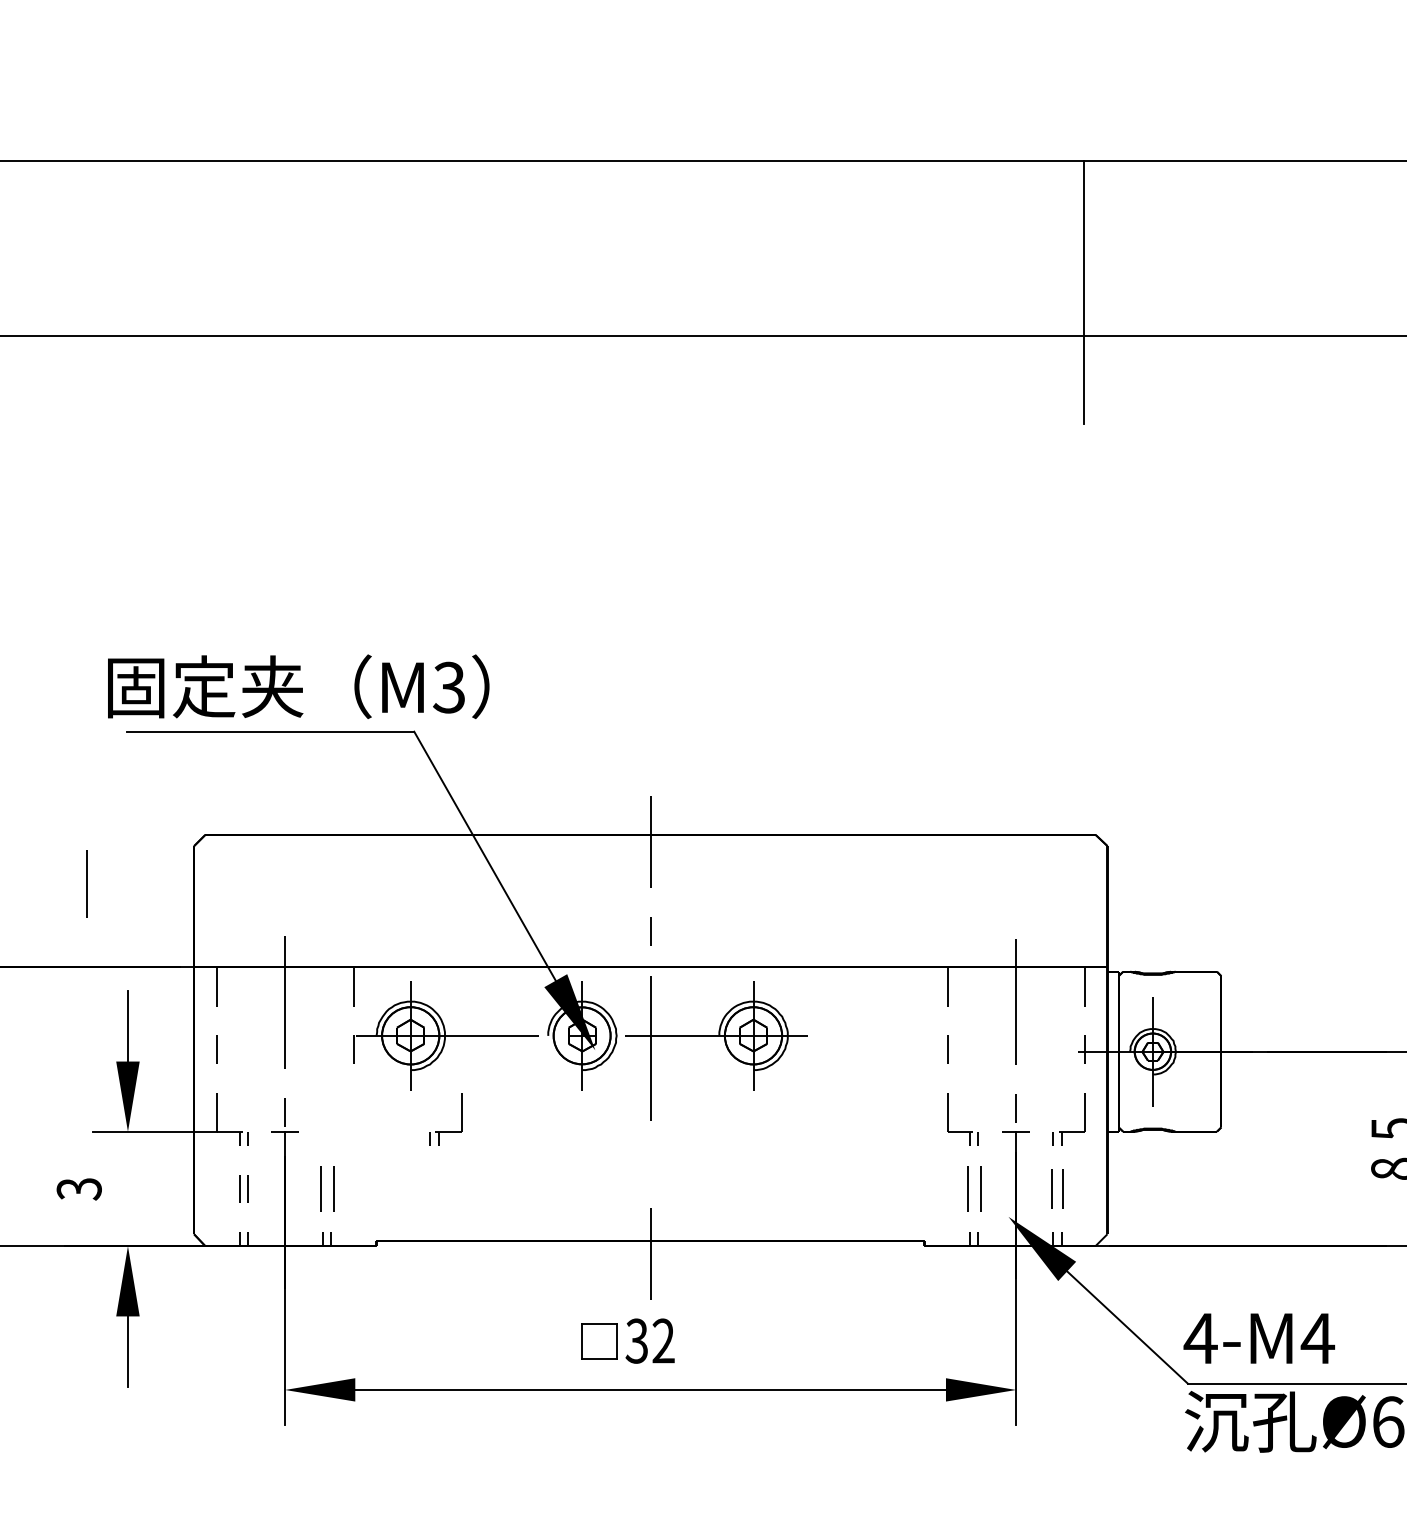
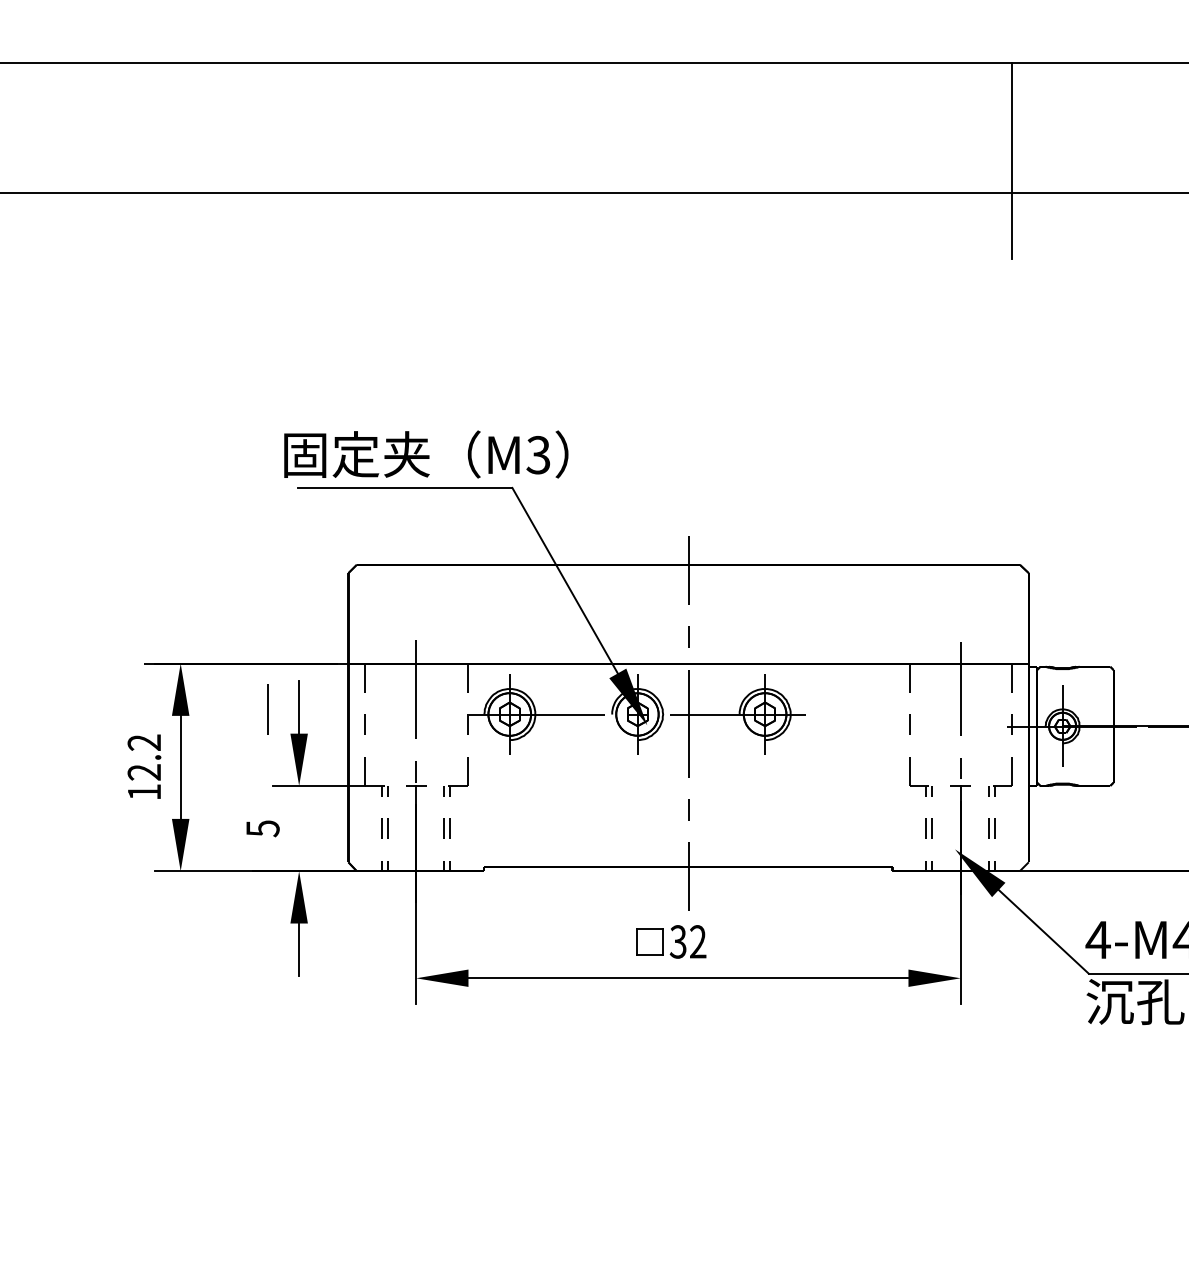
line: (85, 884) -> (267, 709), moved
part: (445, 1131) -> (455, 785), moved
line: (650, 1163) -> (688, 809), added
text: (78, 1188) -> (262, 828), 3 -> 5
part: (325, 1188) -> (446, 828), size x0.62
part: (972, 1188) -> (928, 828), size x0.62
part: (1057, 1188) -> (991, 828), size x0.71

